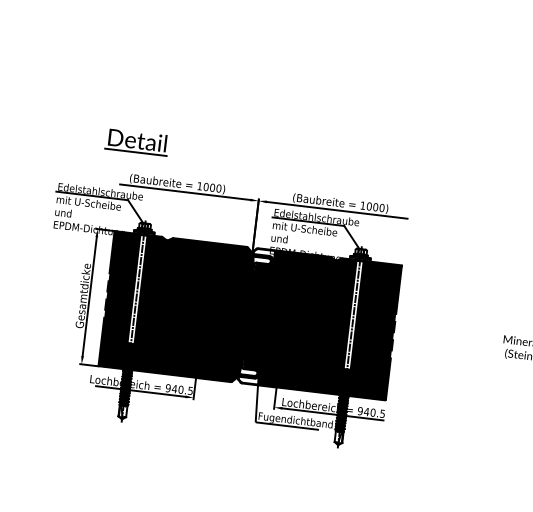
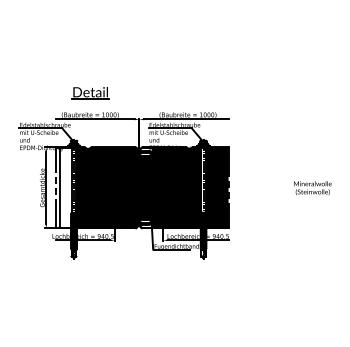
part: (137, 142) -> (90, 93), moved
fill: (120, 299) -> (64, 187), removed

